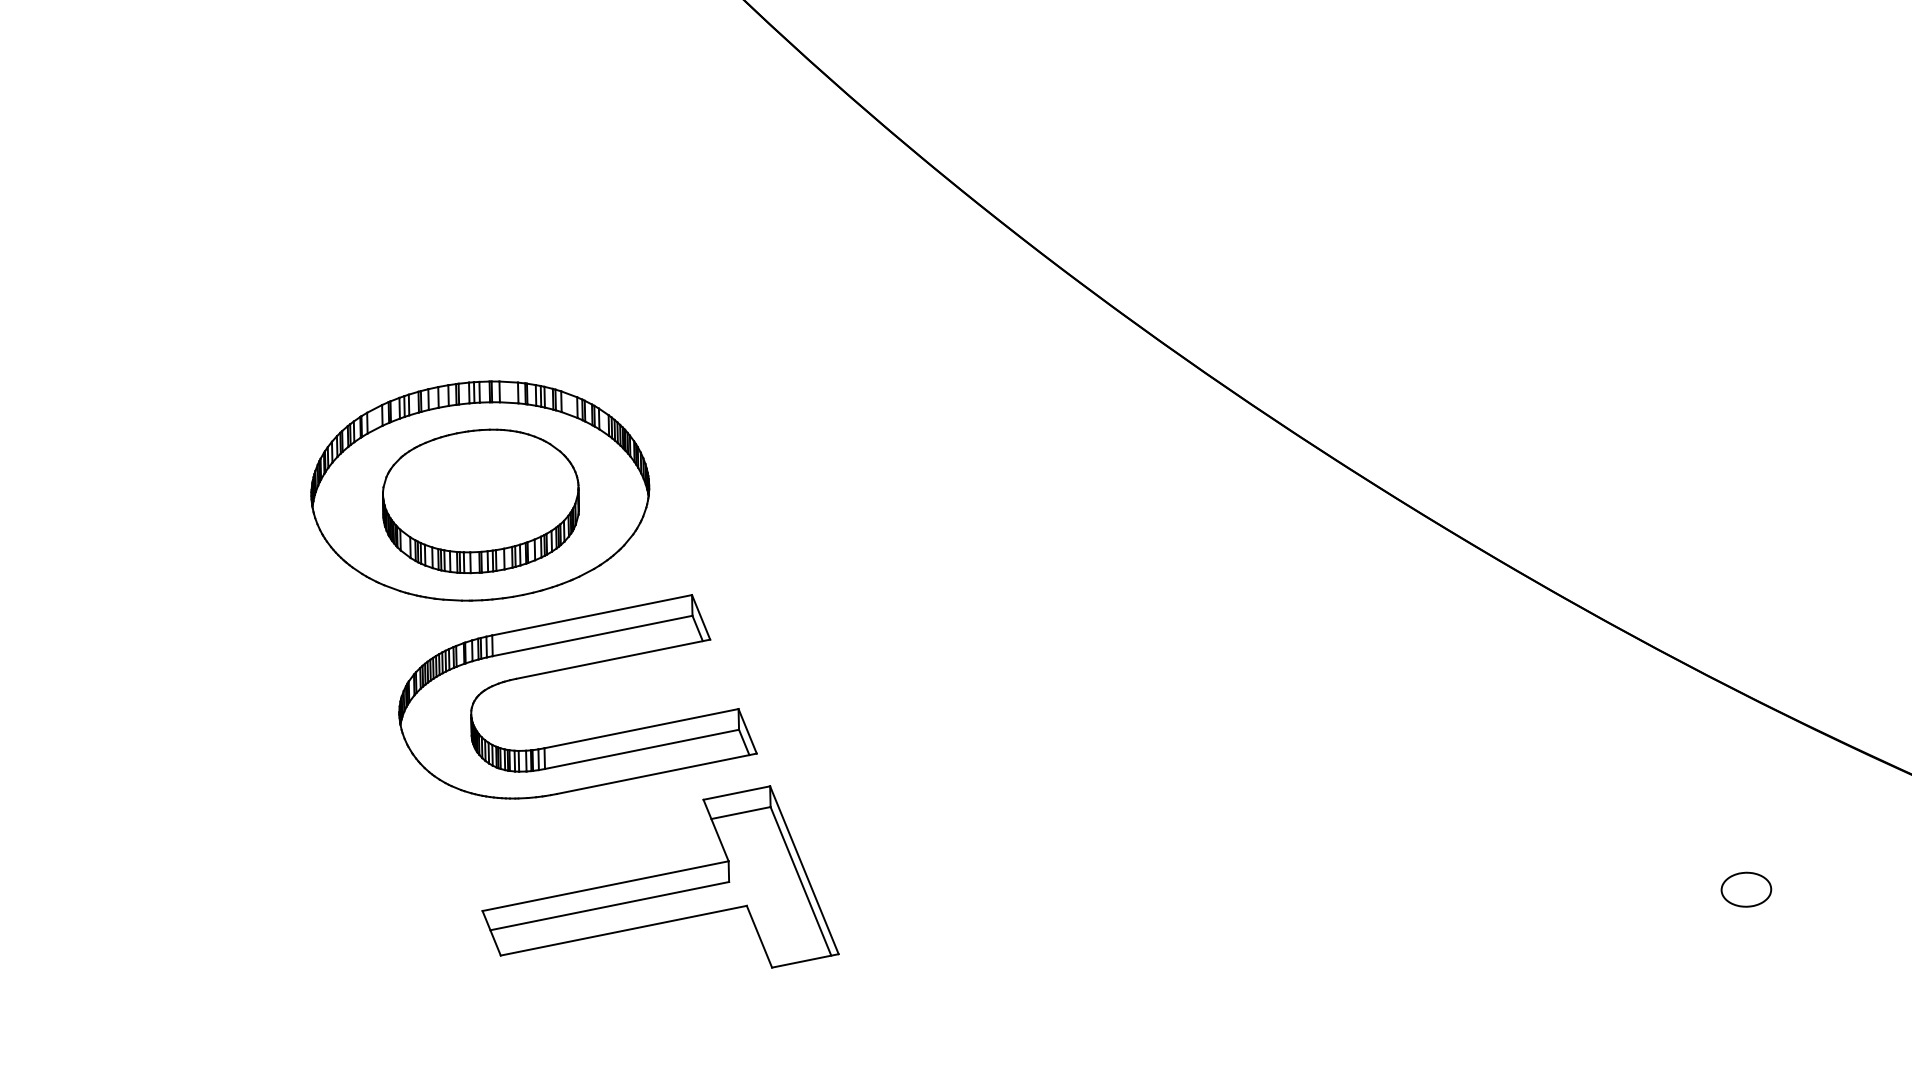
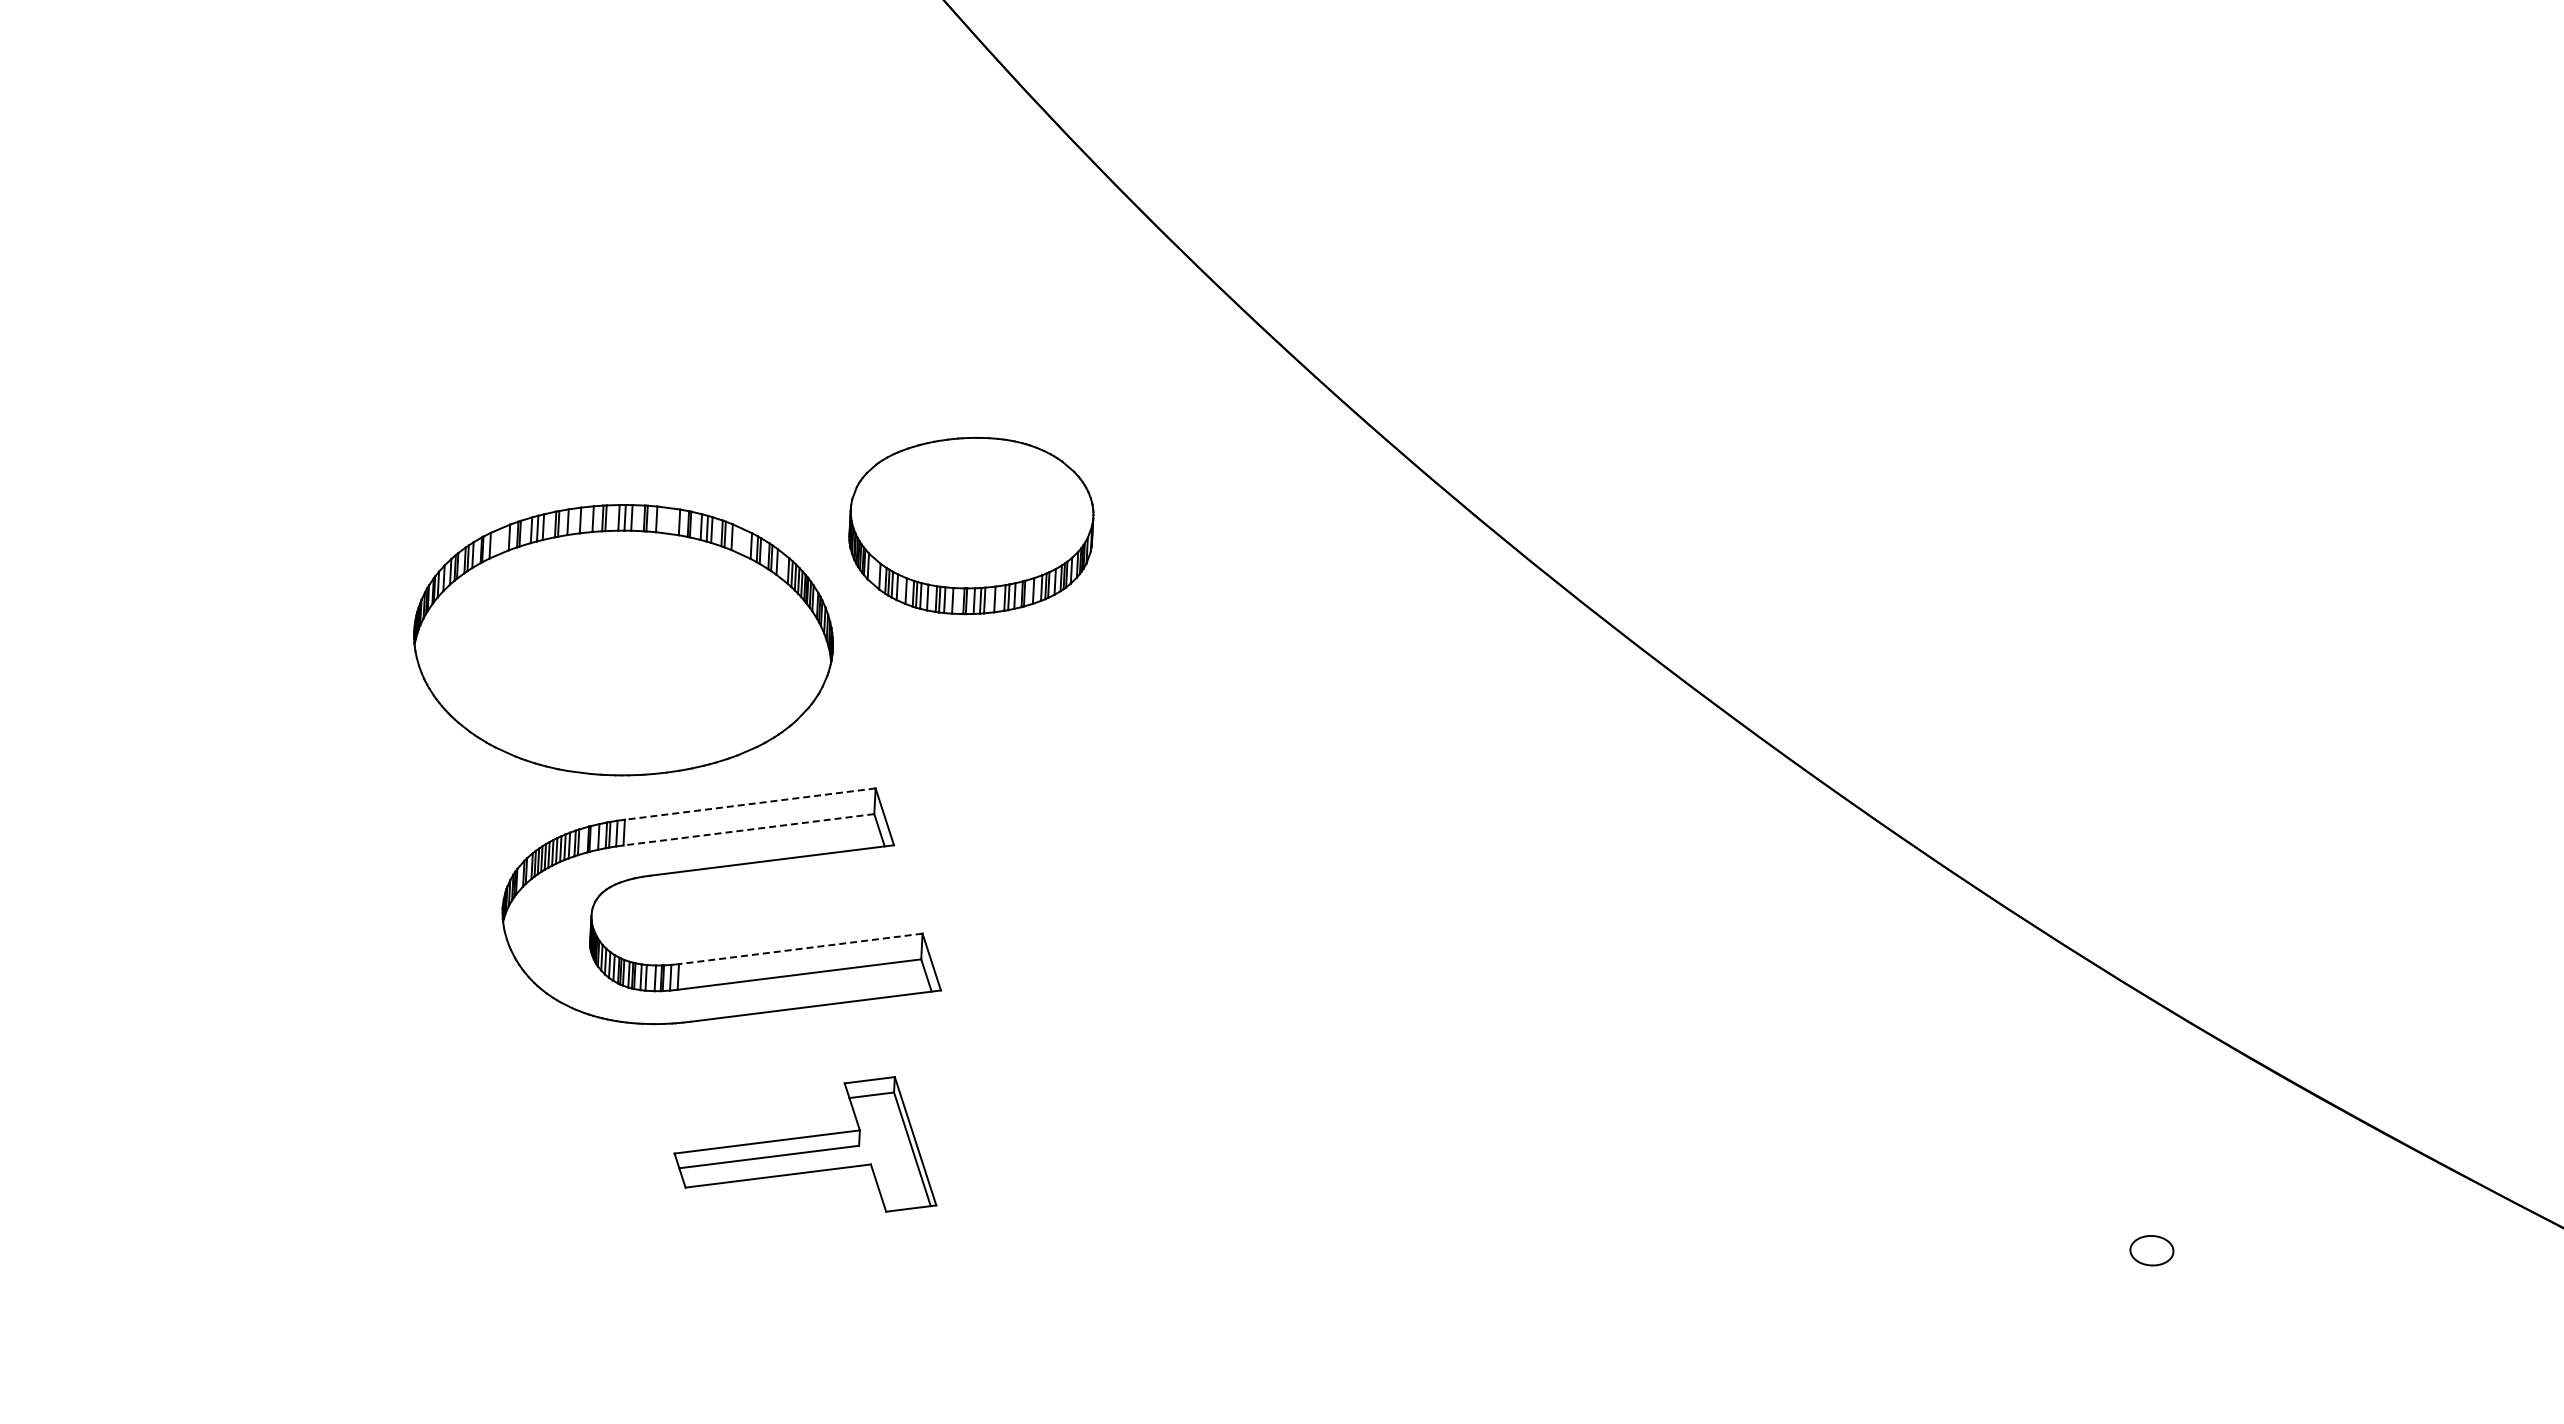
part: (481, 501) -> (971, 526), moved
line: (591, 615) -> (749, 804), solid -> dashed
line: (592, 635) -> (748, 829), solid -> dashed
line: (641, 728) -> (800, 948), solid -> dashed
part: (657, 885) -> (805, 1144), size x0.6
part: (1746, 889) -> (2151, 1250), size x0.7

